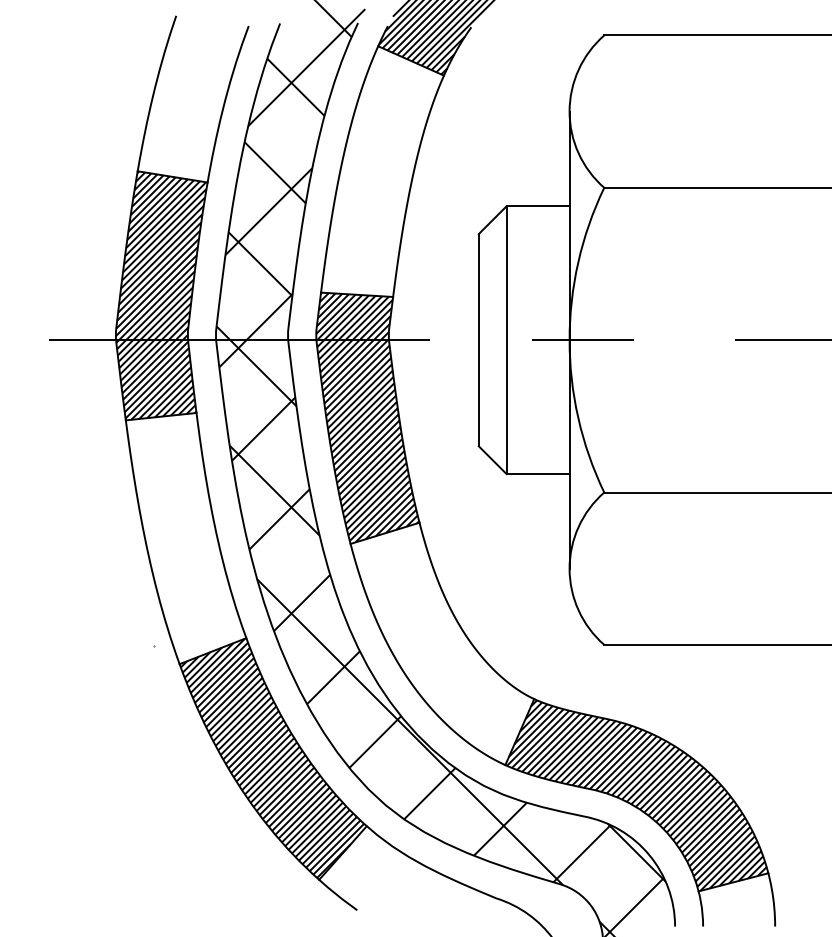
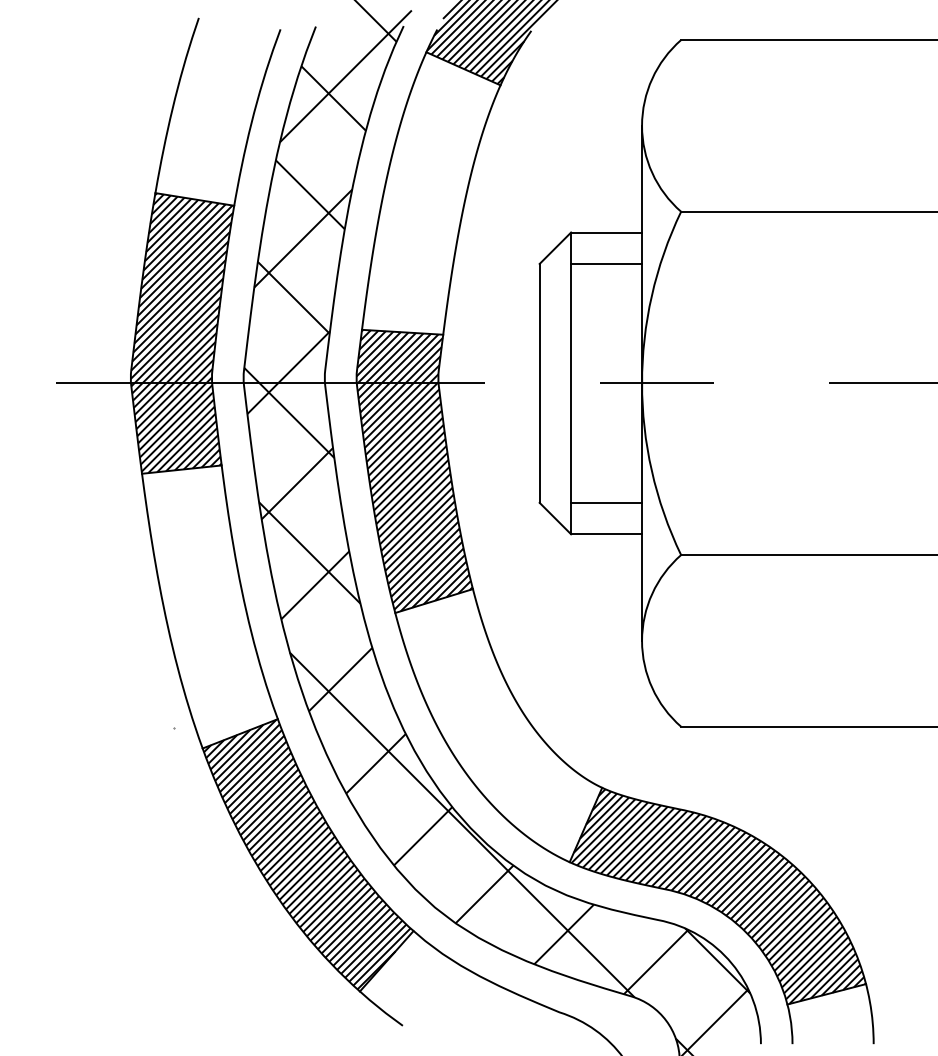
line: (538, 233) -> (606, 263), added
line: (538, 445) -> (606, 502), added

